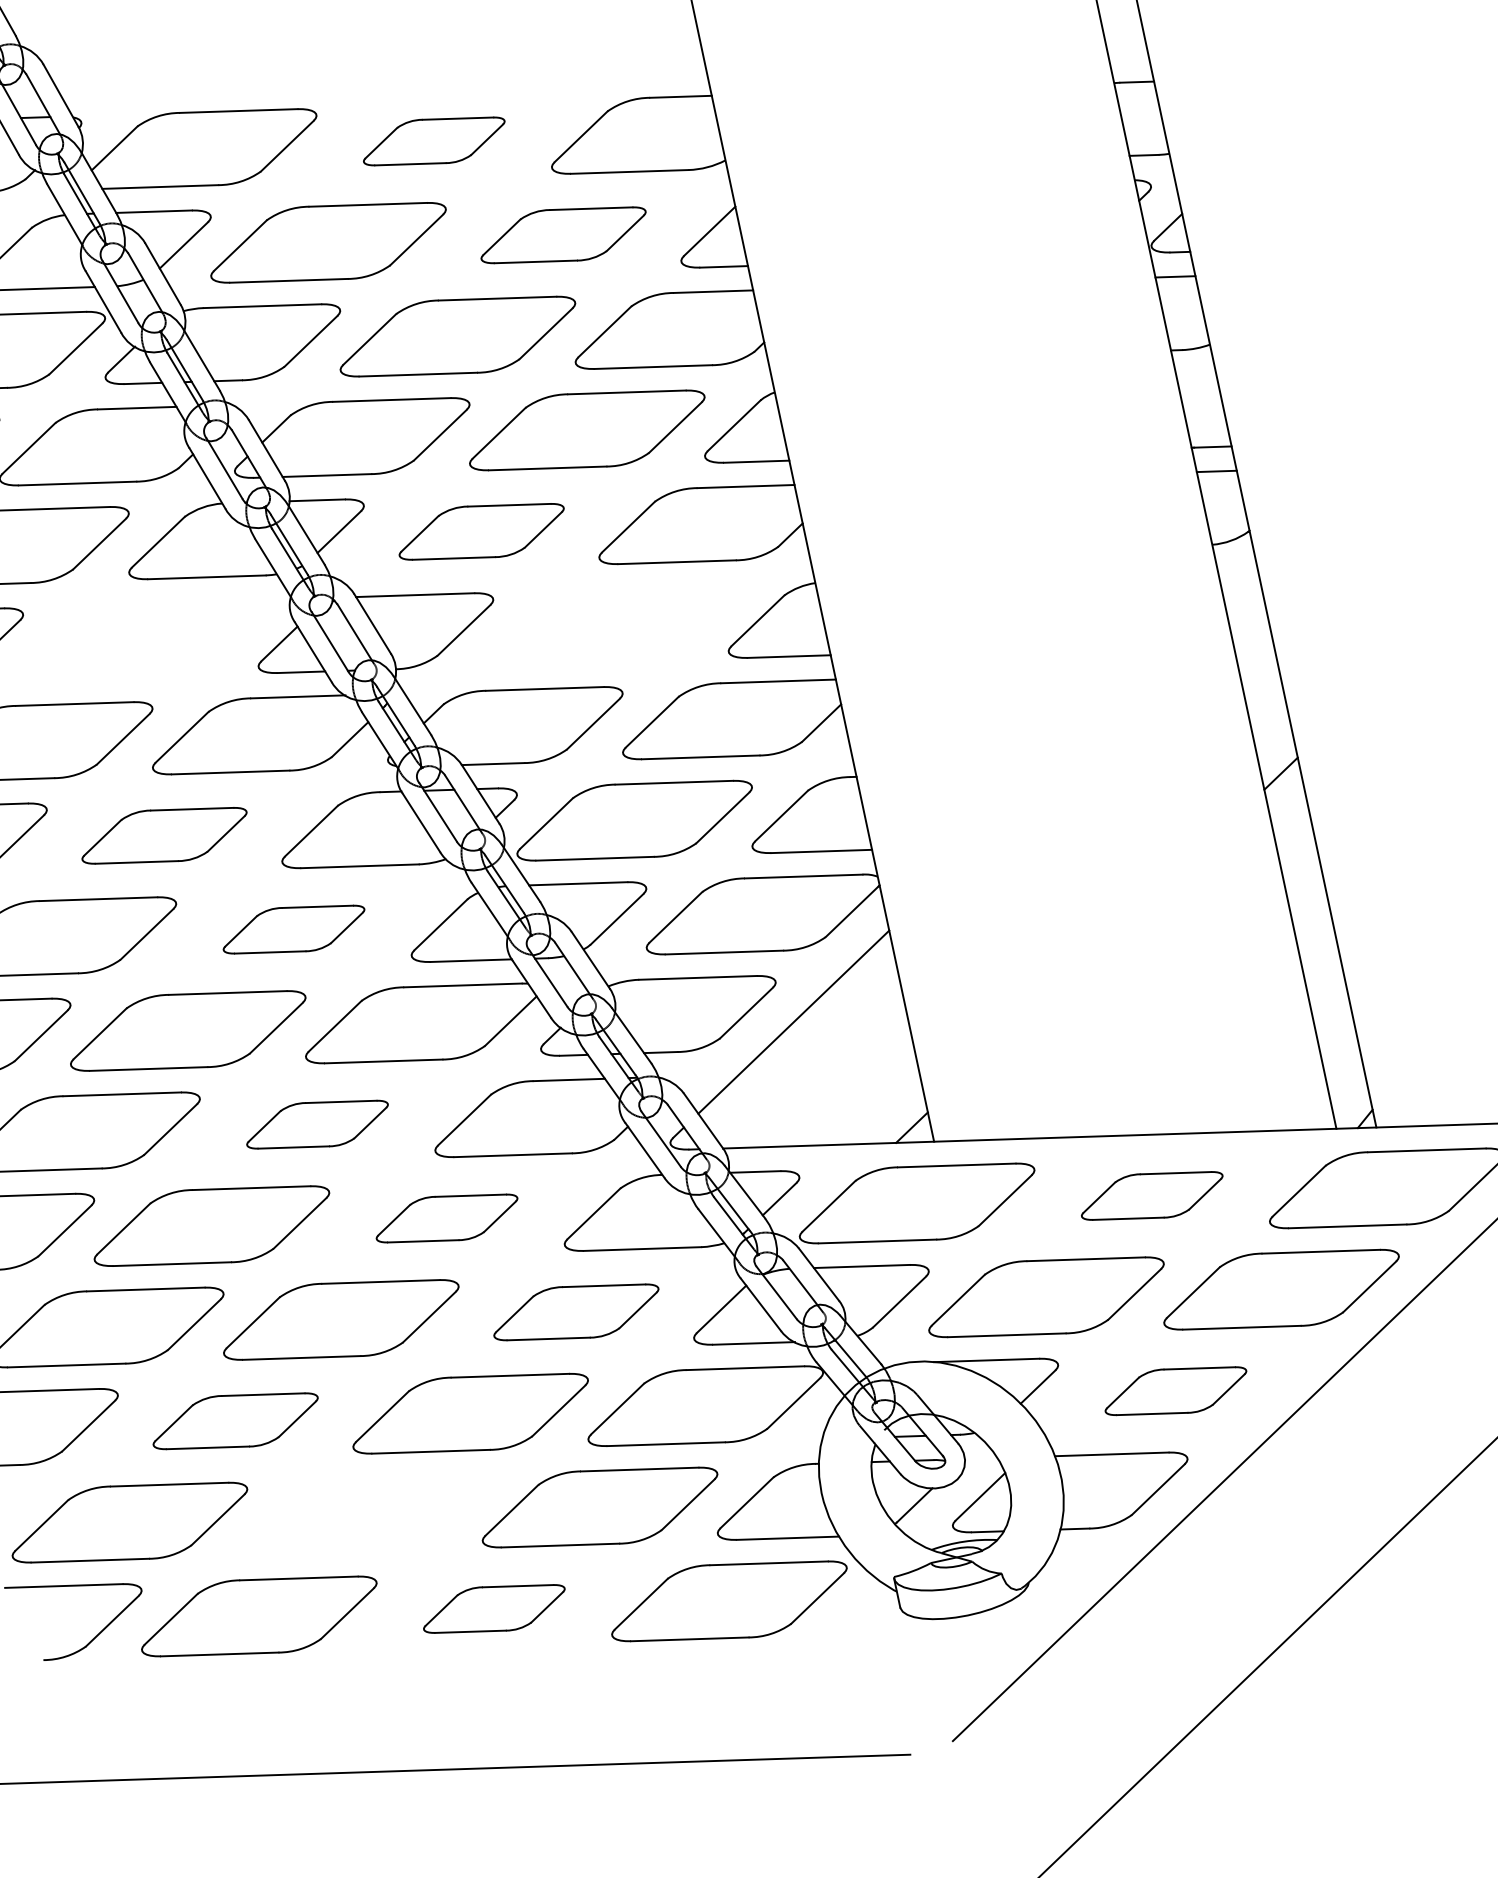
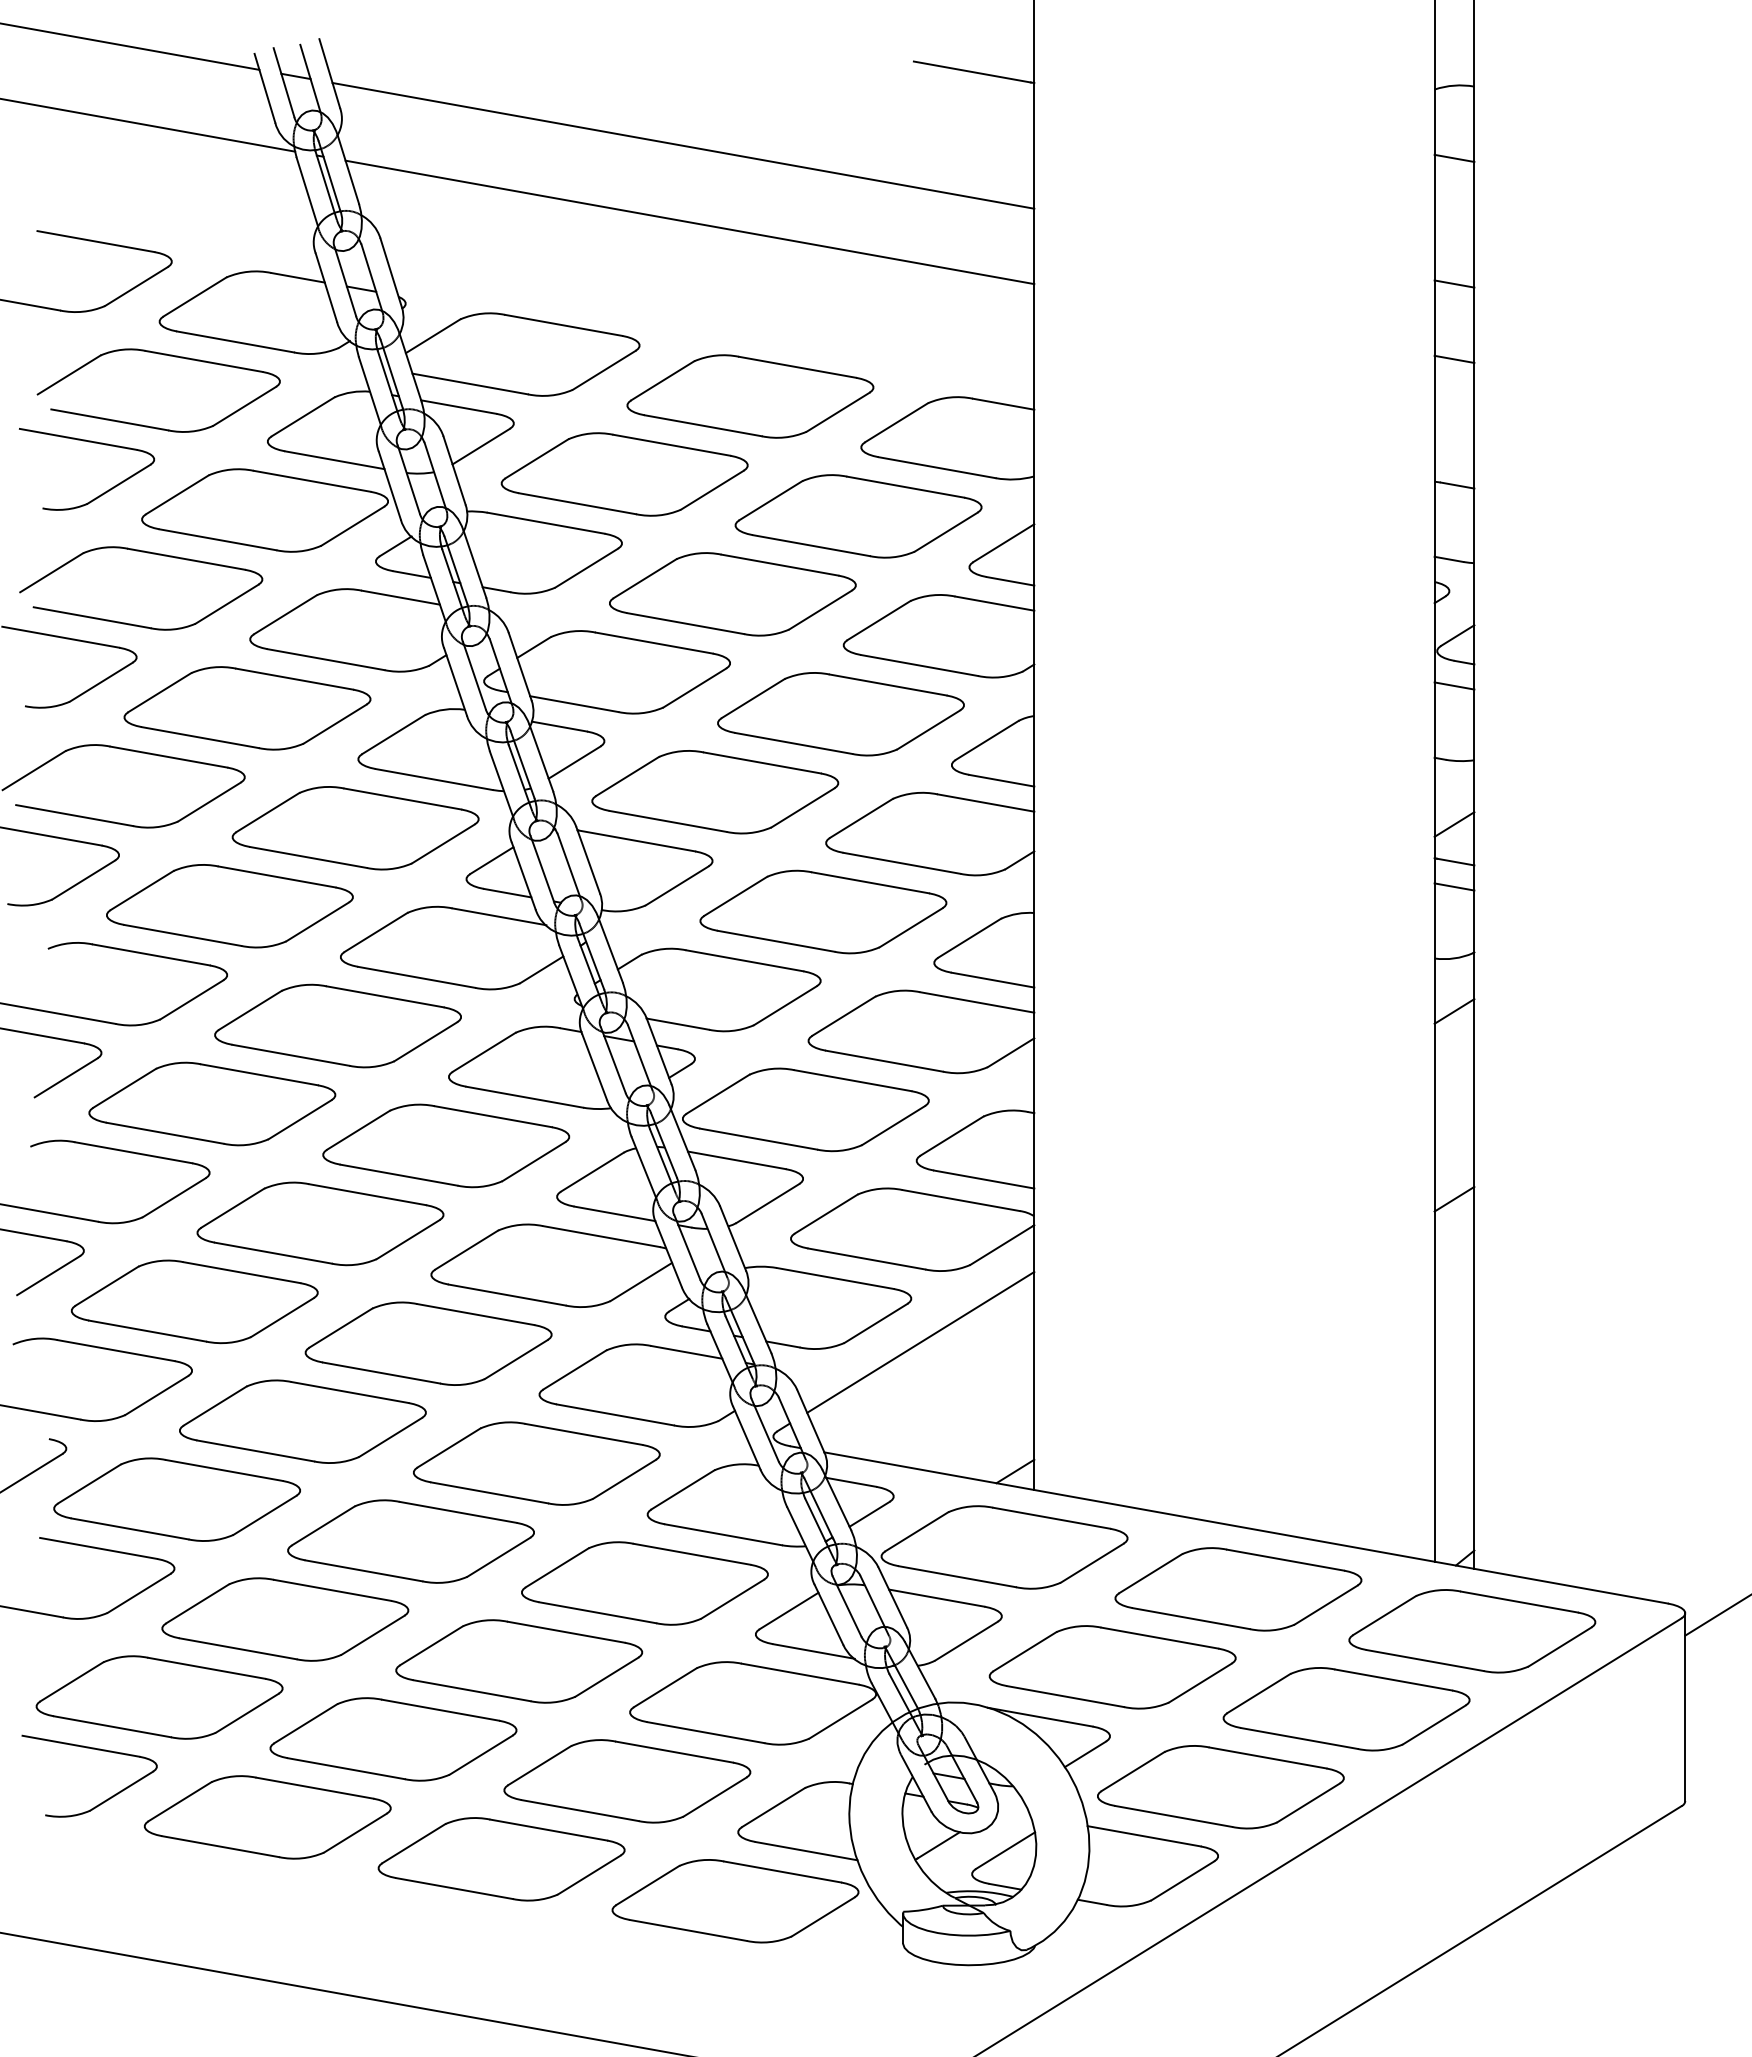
part: (434, 141) -> (750, 396), size x1.67
part: (563, 235) -> (858, 516), size x1.43
line: (1203, 410) -> (1454, 824), added
part: (481, 532) -> (715, 792), size x1.43
line: (1242, 591) -> (1454, 1011), added
part: (610, 625) -> (823, 911), added
part: (140, 640) -> (355, 828), added
part: (163, 835) -> (337, 1025), size x1.43
part: (294, 929) -> (446, 1145), size x1.67
part: (317, 1124) -> (428, 1343), size x1.67
part: (1152, 1196) -> (1238, 1589), size x1.67
part: (446, 1218) -> (536, 1463), size x1.67
part: (575, 1312) -> (644, 1583), size x1.43
part: (1175, 1391) -> (1220, 1787), size x1.67
part: (235, 1421) -> (285, 1619), size x1.43
part: (365, 1515) -> (393, 1739), added
part: (494, 1609) -> (501, 1859), size x1.67

